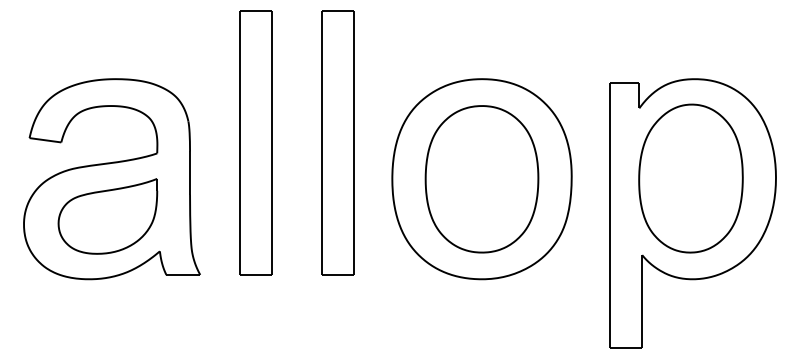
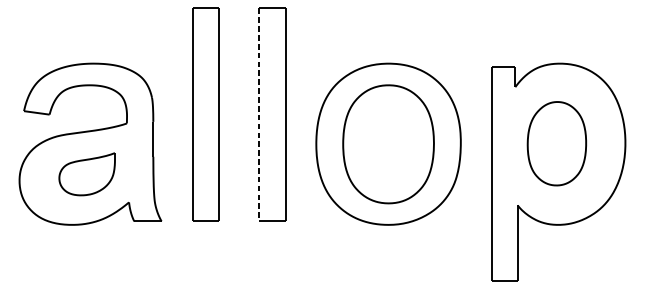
line: (321, 143) -> (259, 115), solid -> dashed
part: (690, 178) -> (556, 143), size x0.7
part: (107, 216) -> (86, 174), size x0.7

